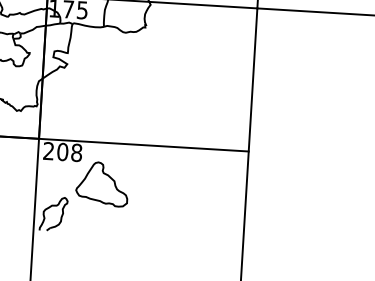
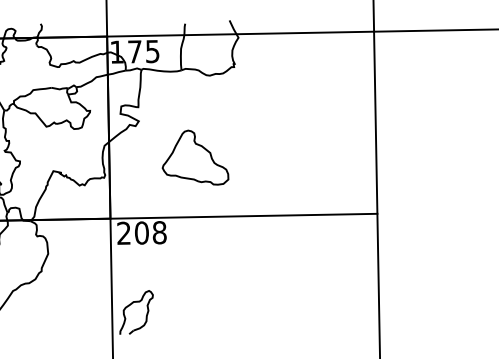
part: (102, 183) -> (195, 157), moved

